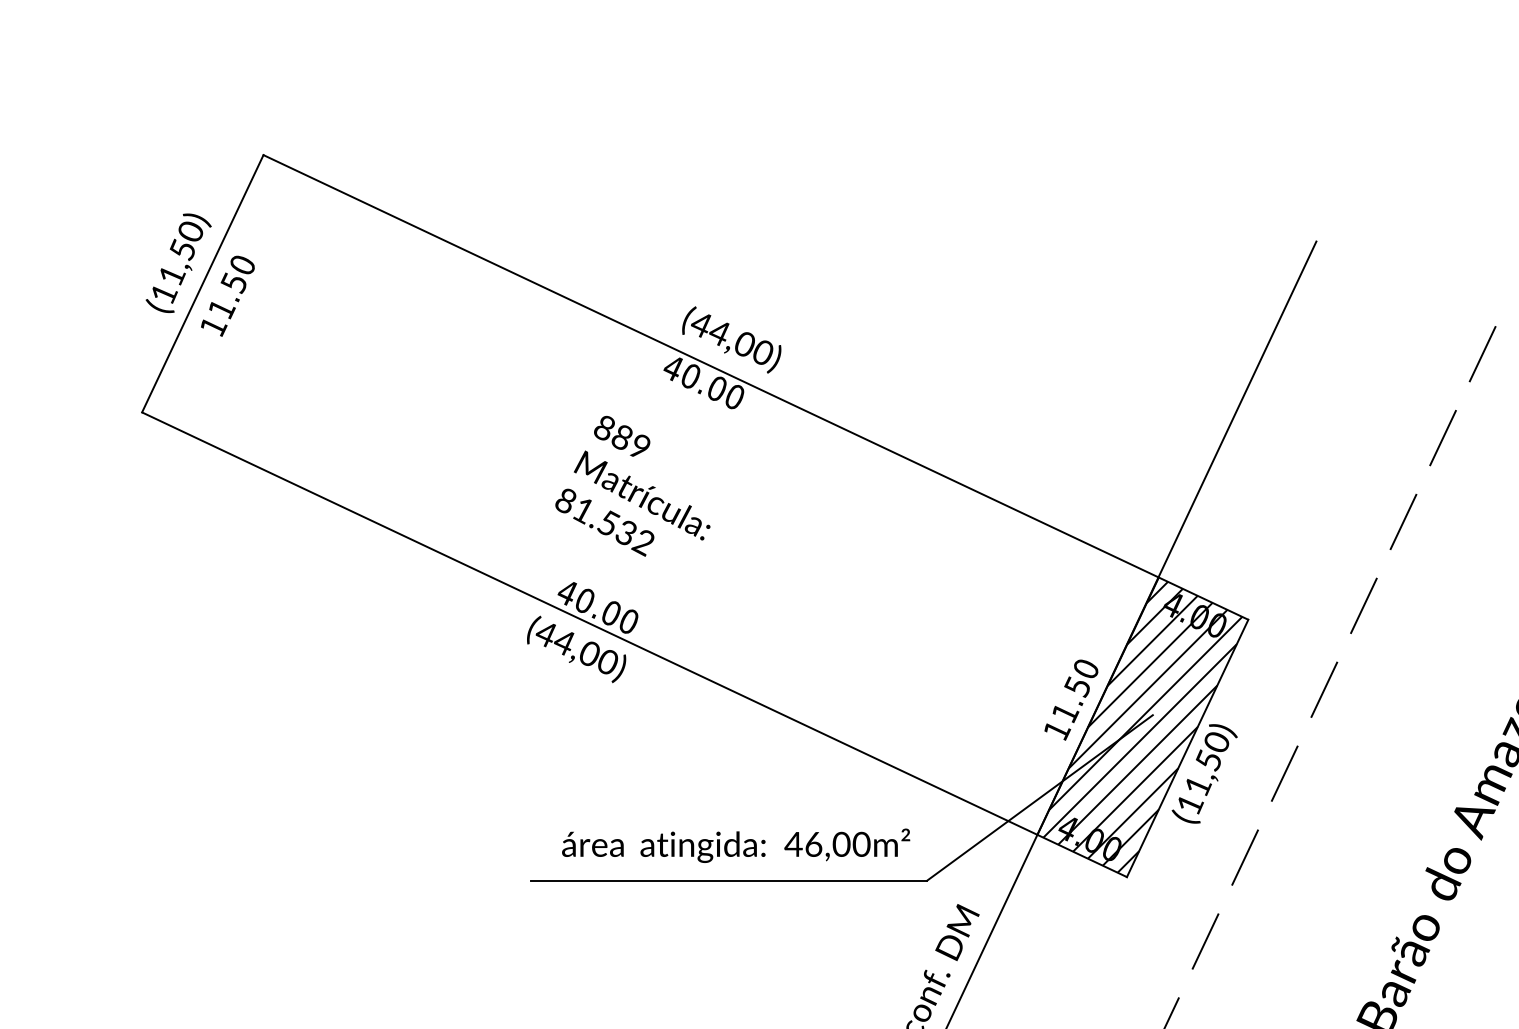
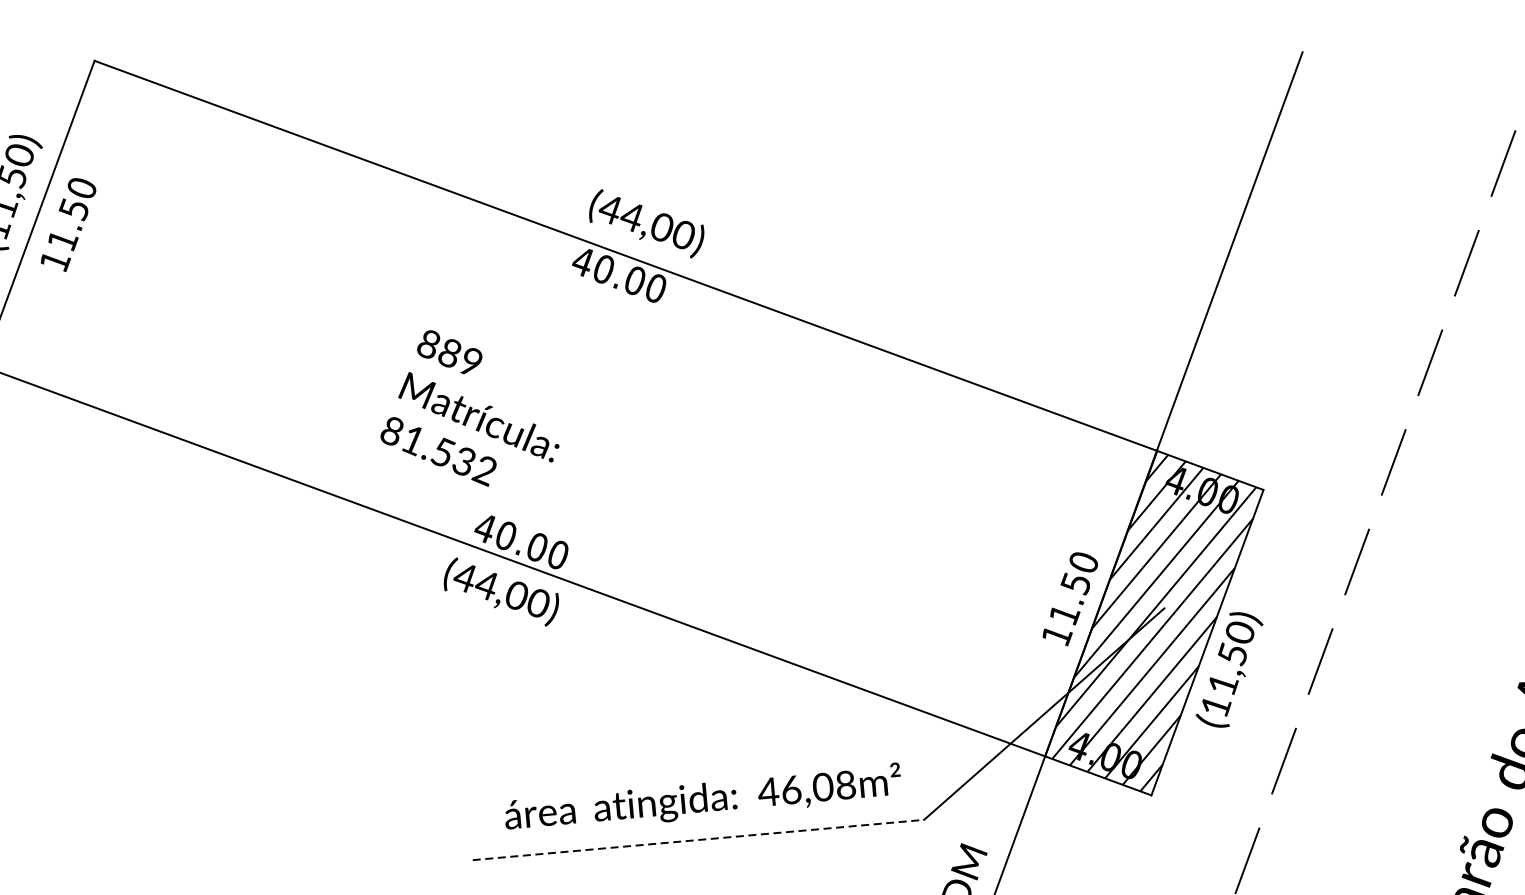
text: (632, 485) -> (466, 406), moved
text: (861, 844) -> (845, 785), 46,00m² -> 46,08m²
line: (729, 880) -> (699, 839), solid -> dashed

